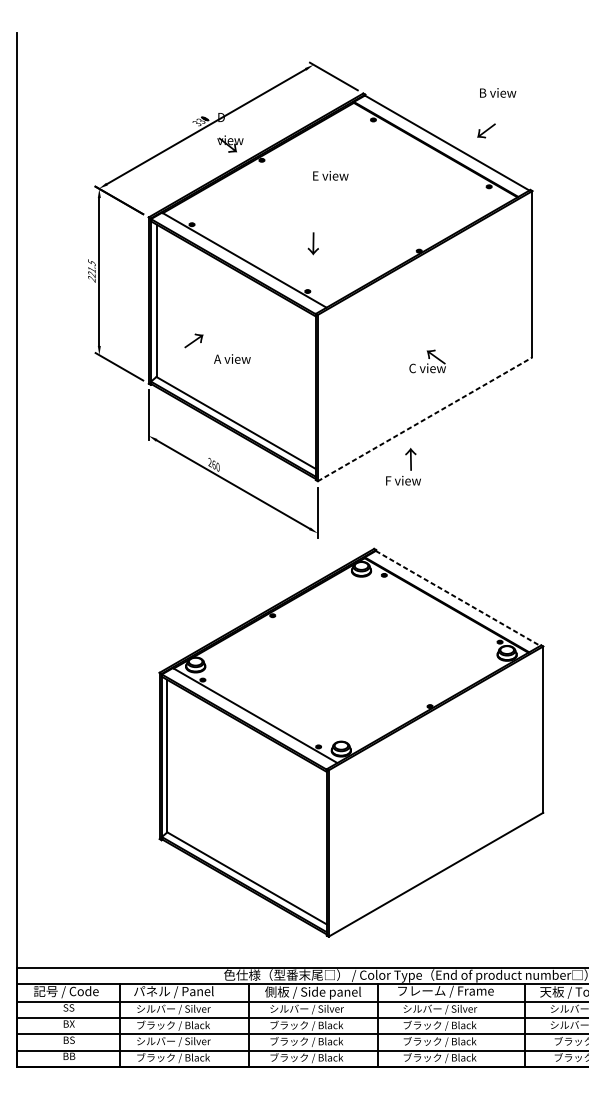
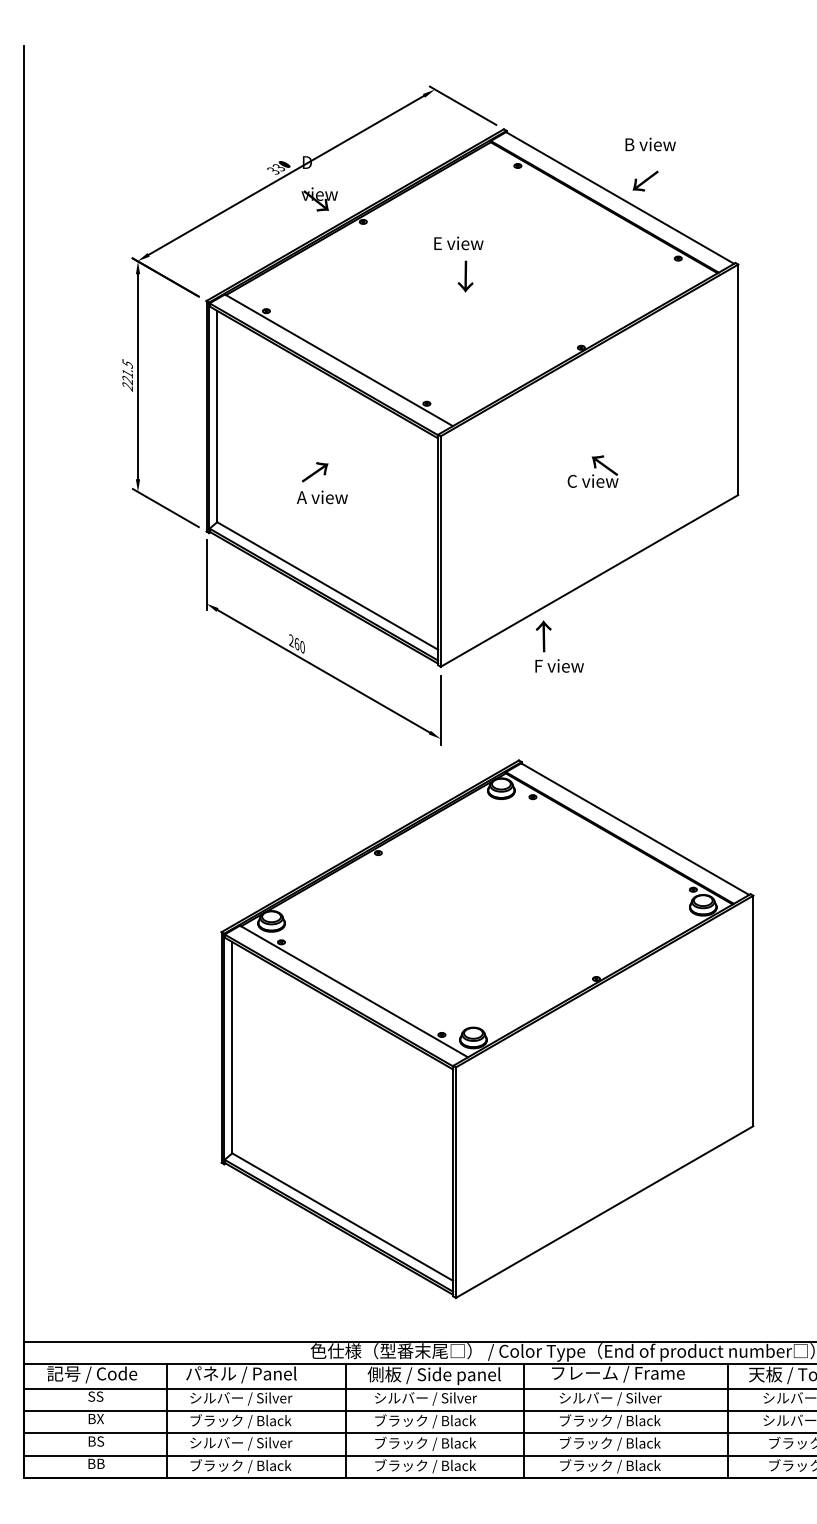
text: (497, 92) -> (650, 144), moved
text: (486, 130) -> (645, 180), moved
text: (313, 243) -> (465, 276), moved
text: (194, 341) -> (315, 472), moved
text: (427, 361) -> (592, 471), moved
line: (425, 419) -> (589, 580), dashed -> solid
text: (410, 459) -> (543, 636), moved
line: (458, 598) -> (635, 829), dashed -> solid

